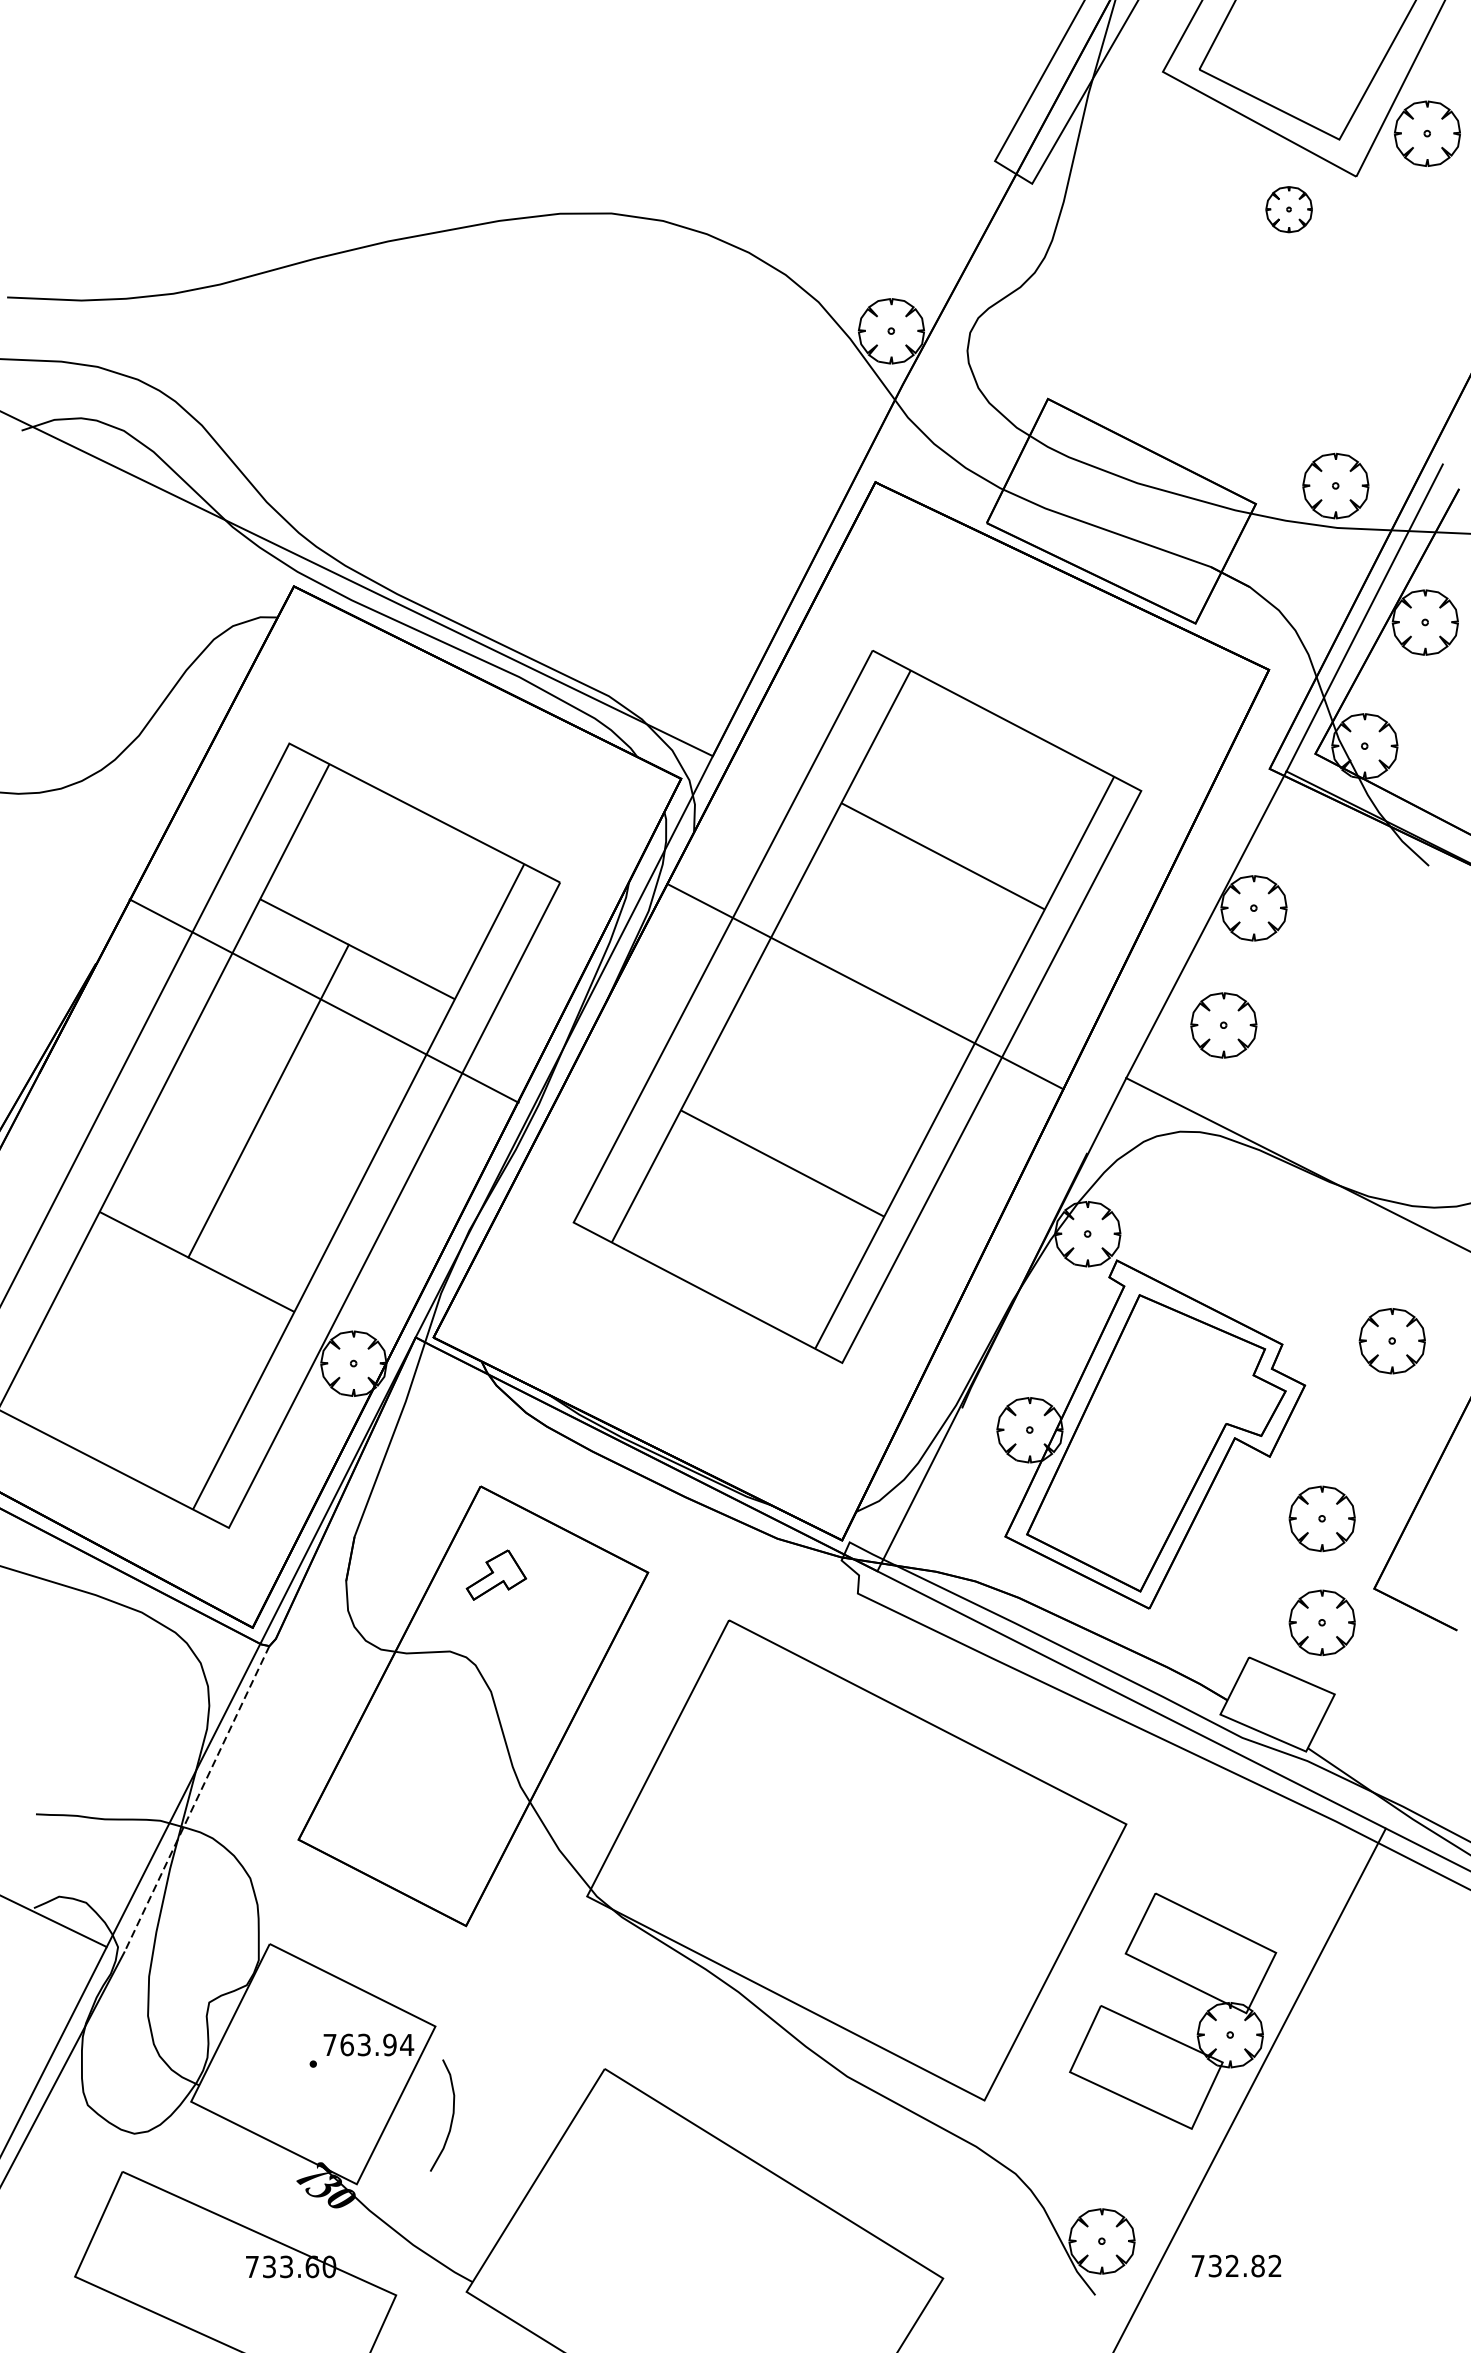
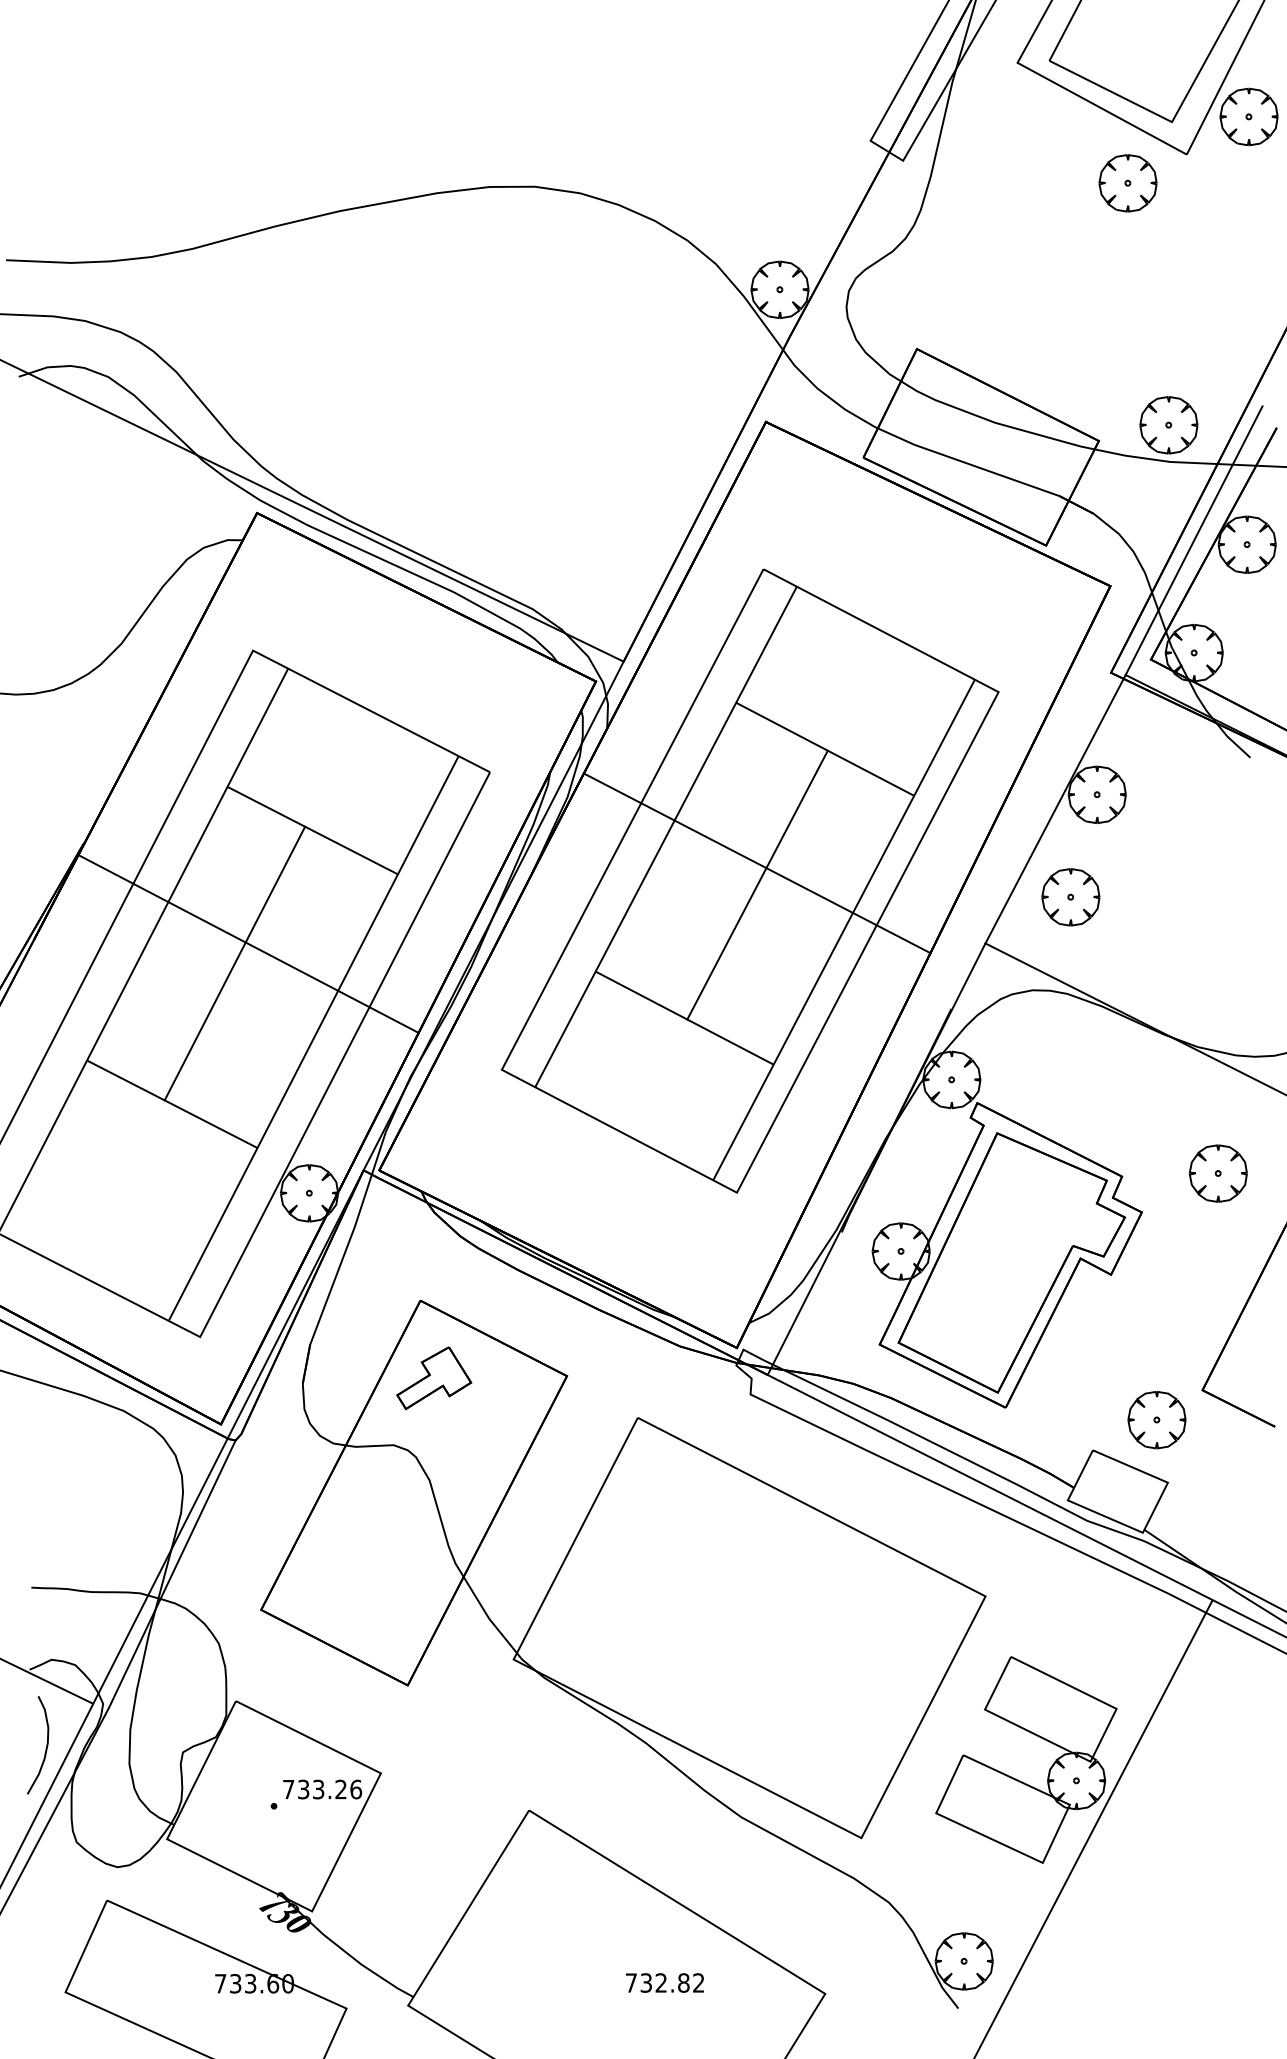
part: (1288, 209) -> (1127, 183), size x1.43
line: (324, 1000) -> (248, 943), moved
line: (865, 1010) -> (757, 884), added
part: (1321, 1519) -> (1156, 1329), removed
part: (496, 1575) -> (434, 1378), size x1.43
line: (197, 1799) -> (172, 1574), dashed -> solid
text: (376, 2044) -> (329, 1789), 763.94 -> 733.26
curve: (450, 2119) -> (45, 1748), moved
text: (1236, 2265) -> (664, 1982), moved

